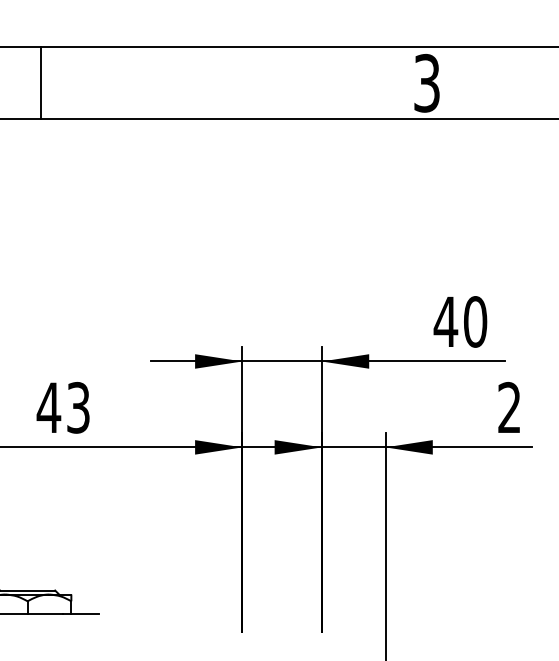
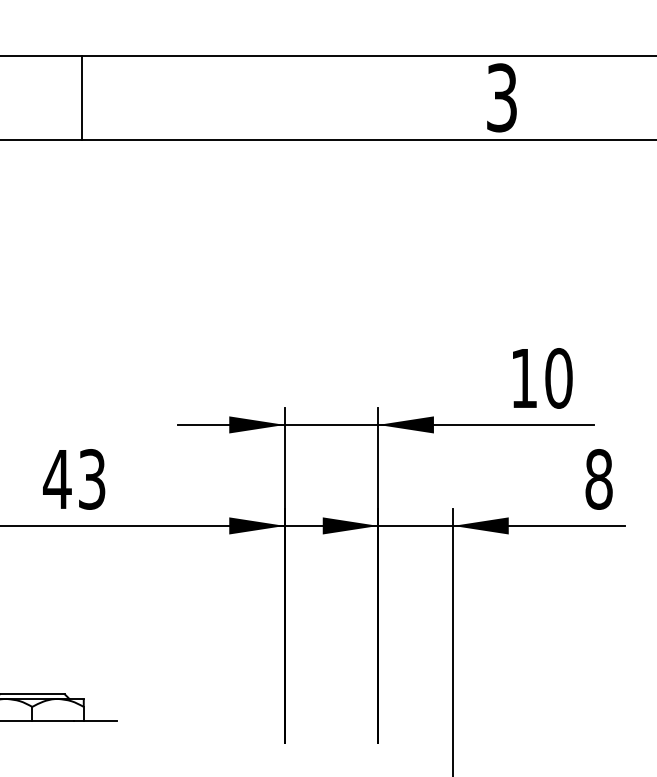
line: (40, 82) -> (81, 96), moved
text: (445, 321) -> (523, 377), 40 -> 10
text: (509, 407) -> (598, 479), 2 -> 8

